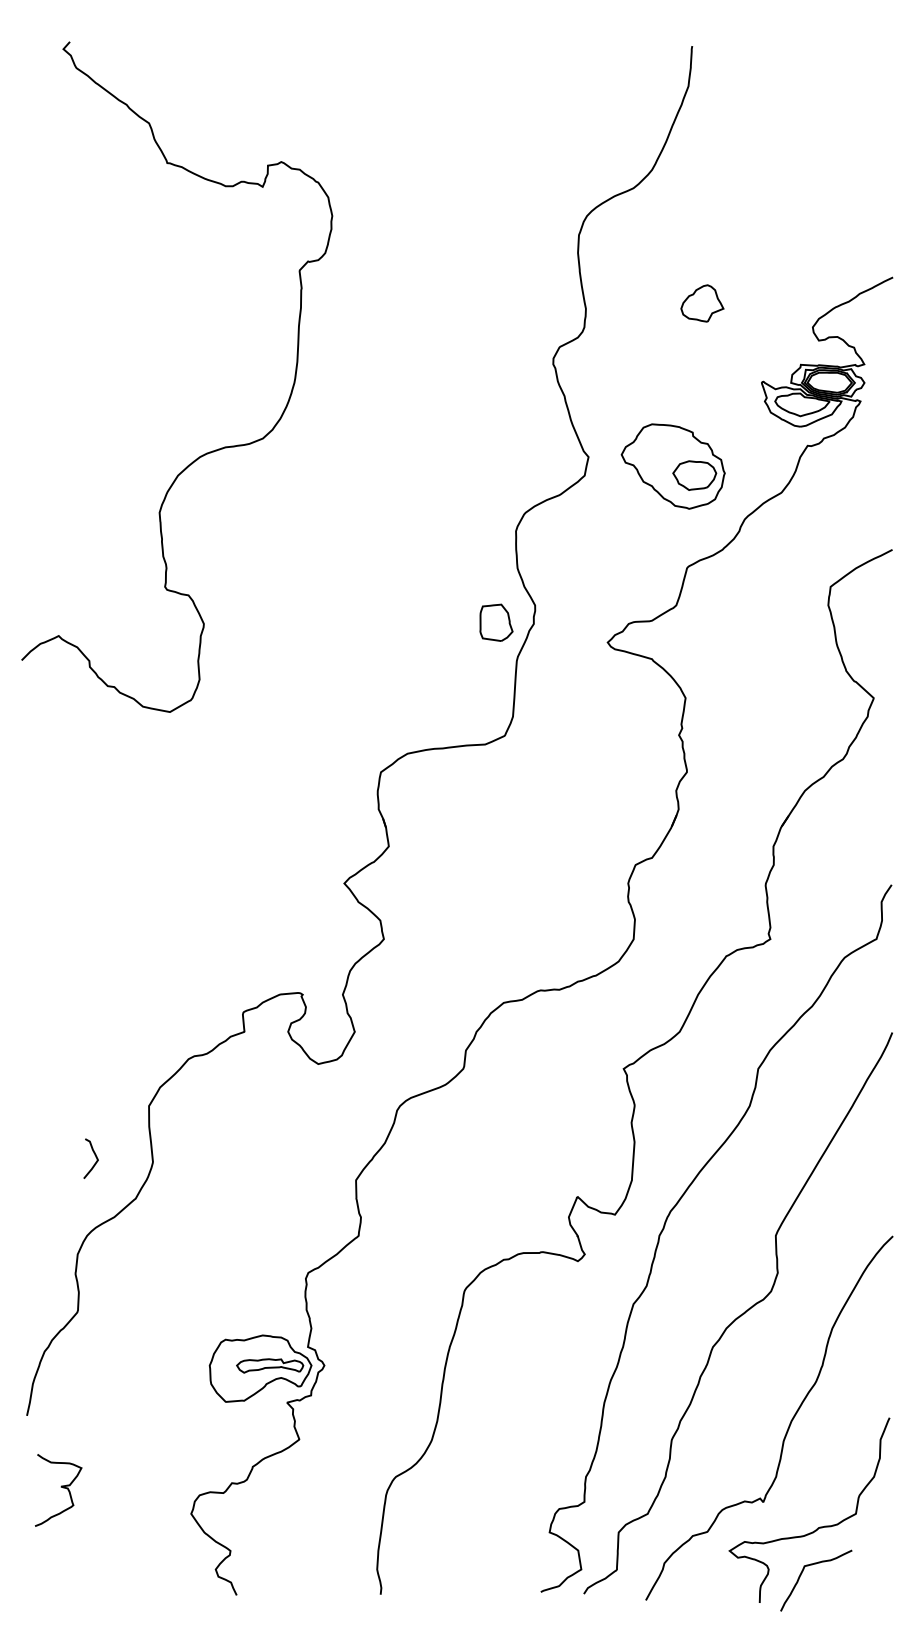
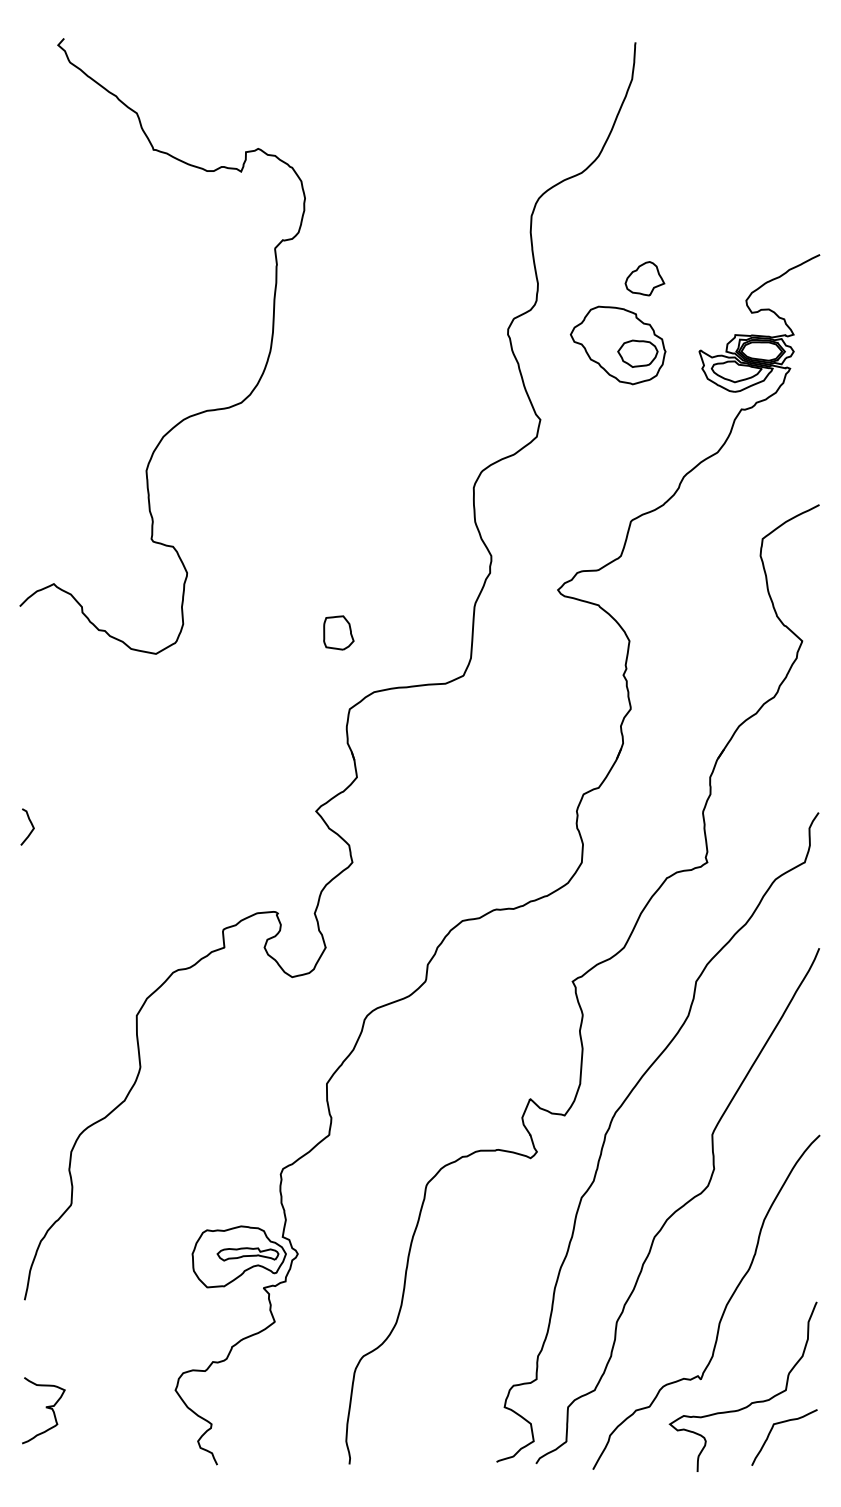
part: (672, 466) -> (617, 345), moved
part: (496, 622) -> (338, 632), moved
curve: (95, 1157) -> (31, 825), moved
curve: (60, 1486) -> (45, 1407), moved
curve: (813, 1565) -> (781, 1423), moved

